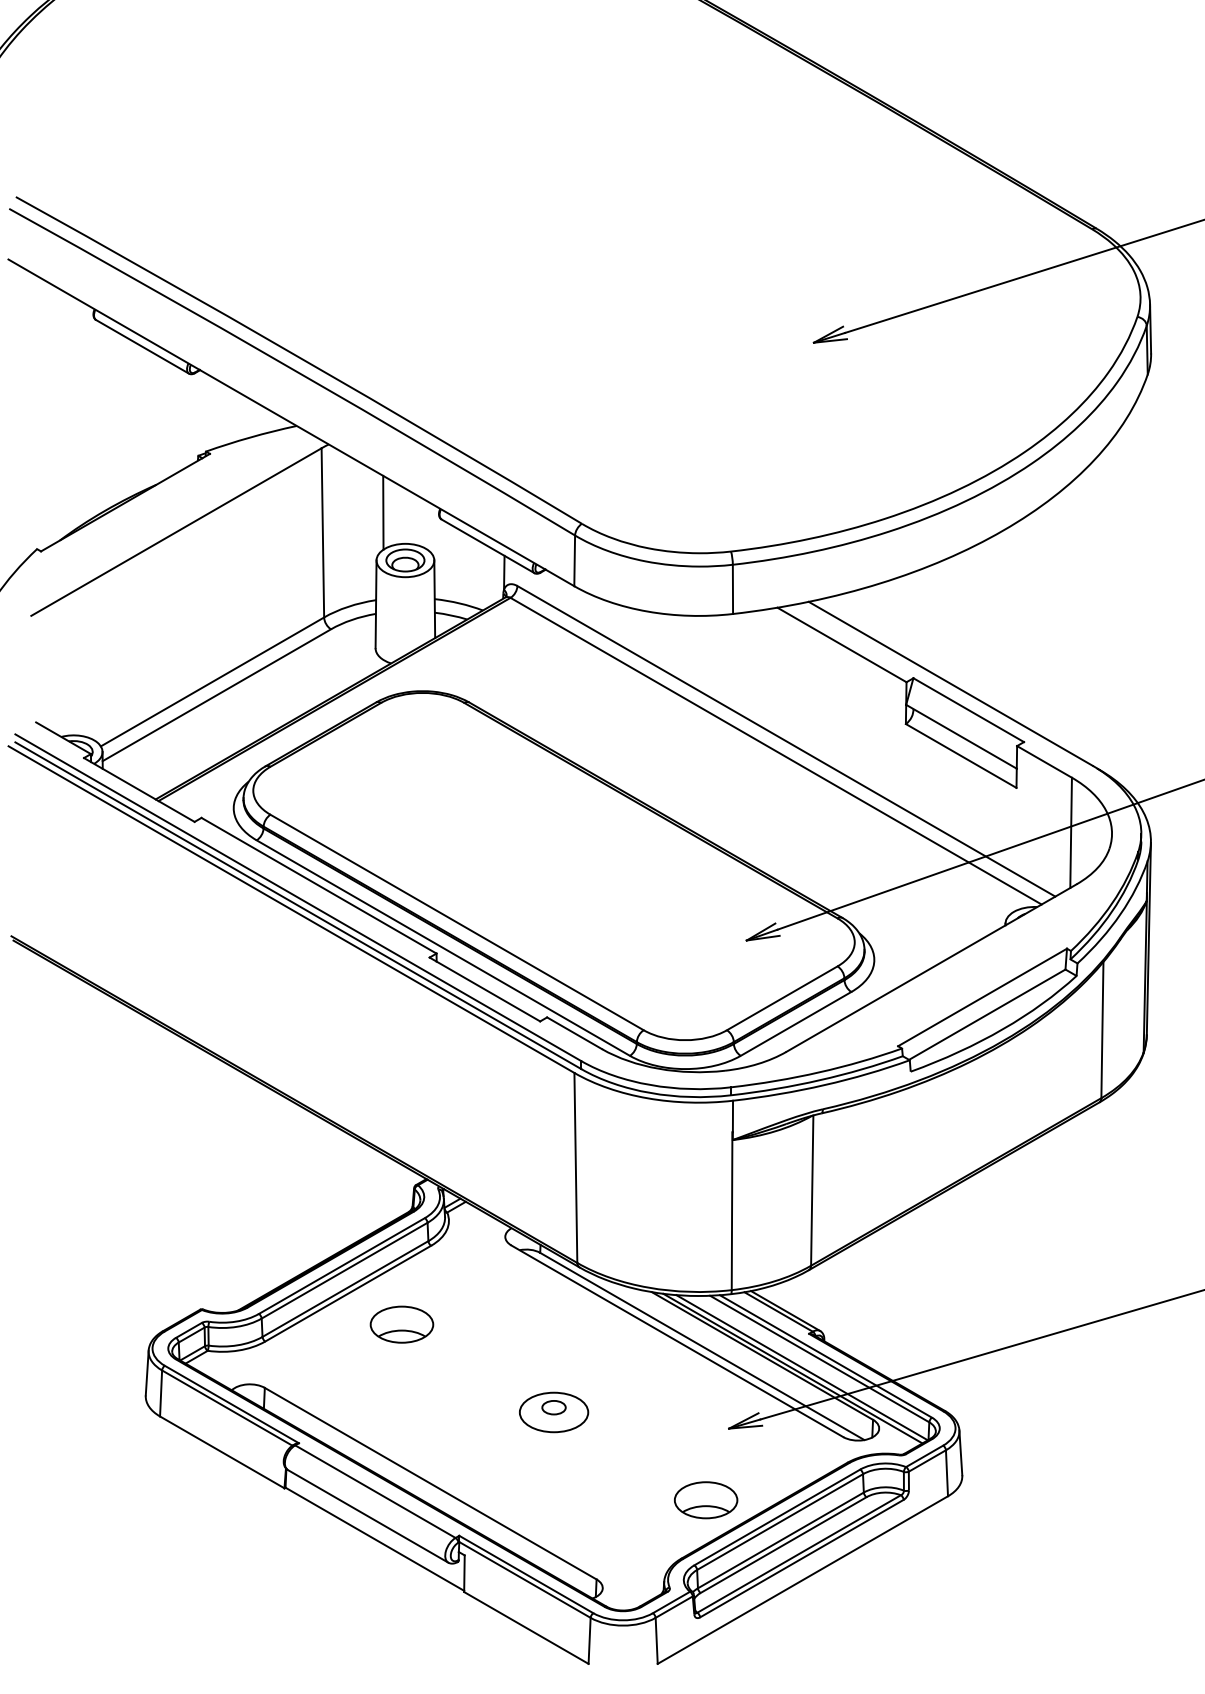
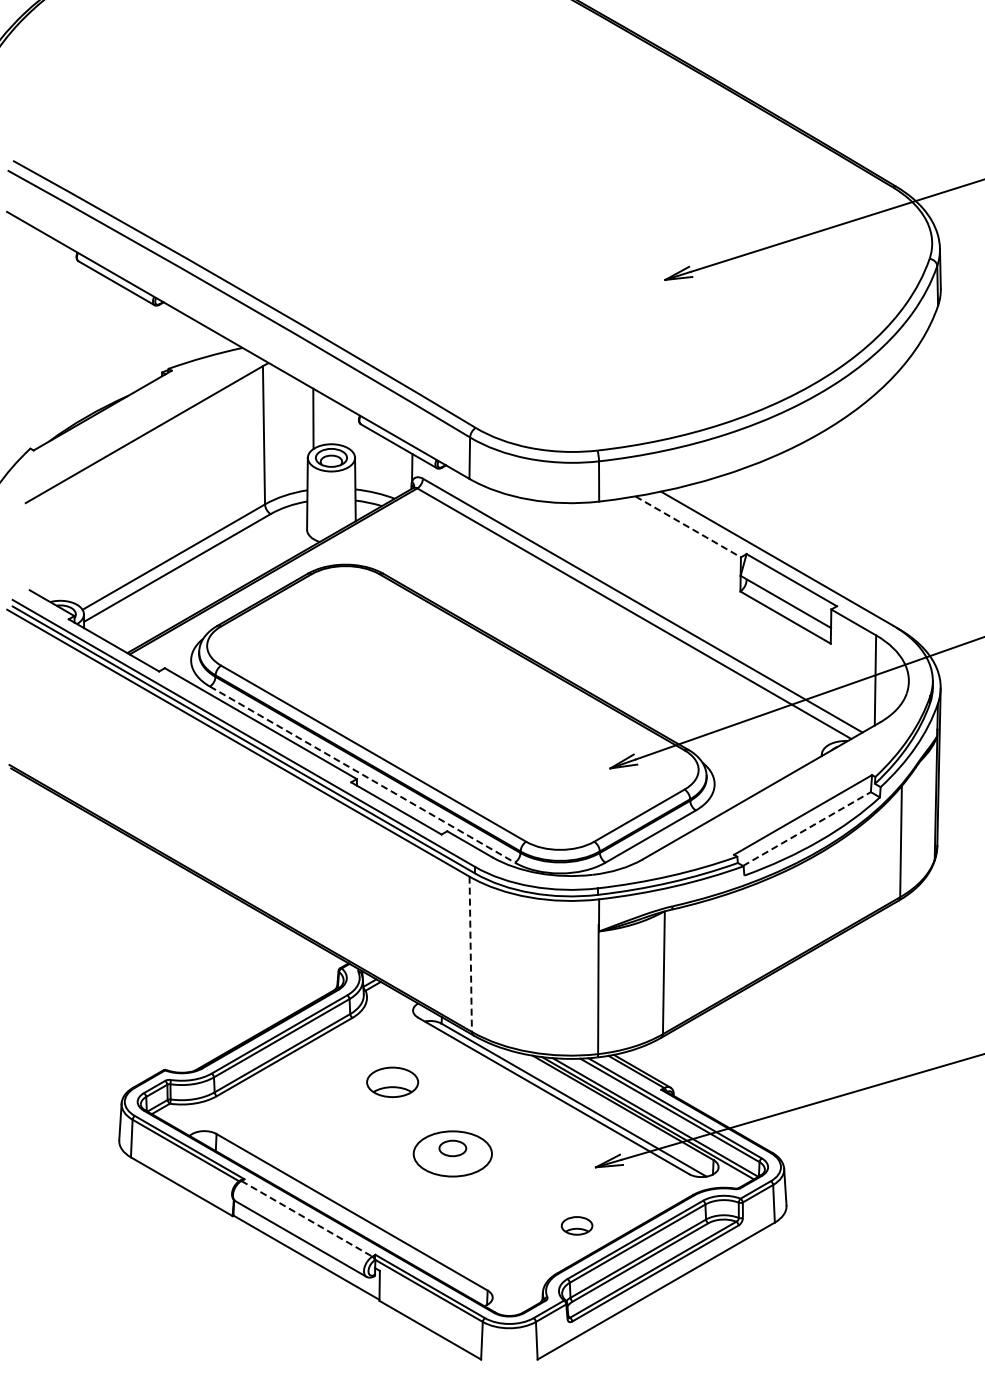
line: (842, 644) -> (688, 526), solid -> dashed
line: (443, 947) -> (362, 774), solid -> dashed
line: (986, 1015) -> (806, 829), solid -> dashed
line: (575, 1168) -> (470, 954), solid -> dashed
part: (401, 1323) -> (392, 1081), moved
part: (553, 1412) -> (452, 1154), size x1.4
line: (374, 1491) -> (306, 1218), solid -> dashed
part: (705, 1499) -> (576, 1225), size x0.6

